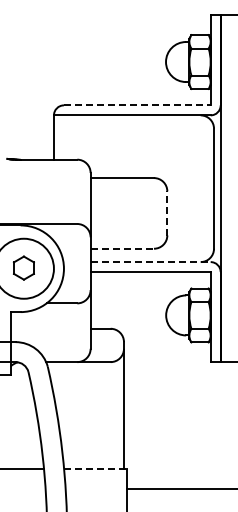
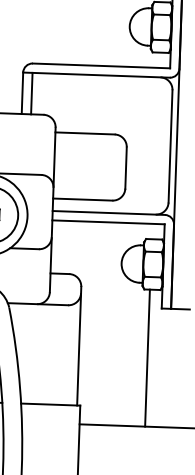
line: (137, 105) -> (101, 66), dashed -> solid
line: (63, 137) -> (31, 93), added
line: (167, 213) -> (126, 168), dashed -> solid
line: (122, 248) -> (82, 199), dashed -> solid
line: (151, 262) -> (109, 213), dashed -> solid
line: (197, 415) -> (147, 358), added
line: (95, 468) -> (50, 404), dashed -> solid

